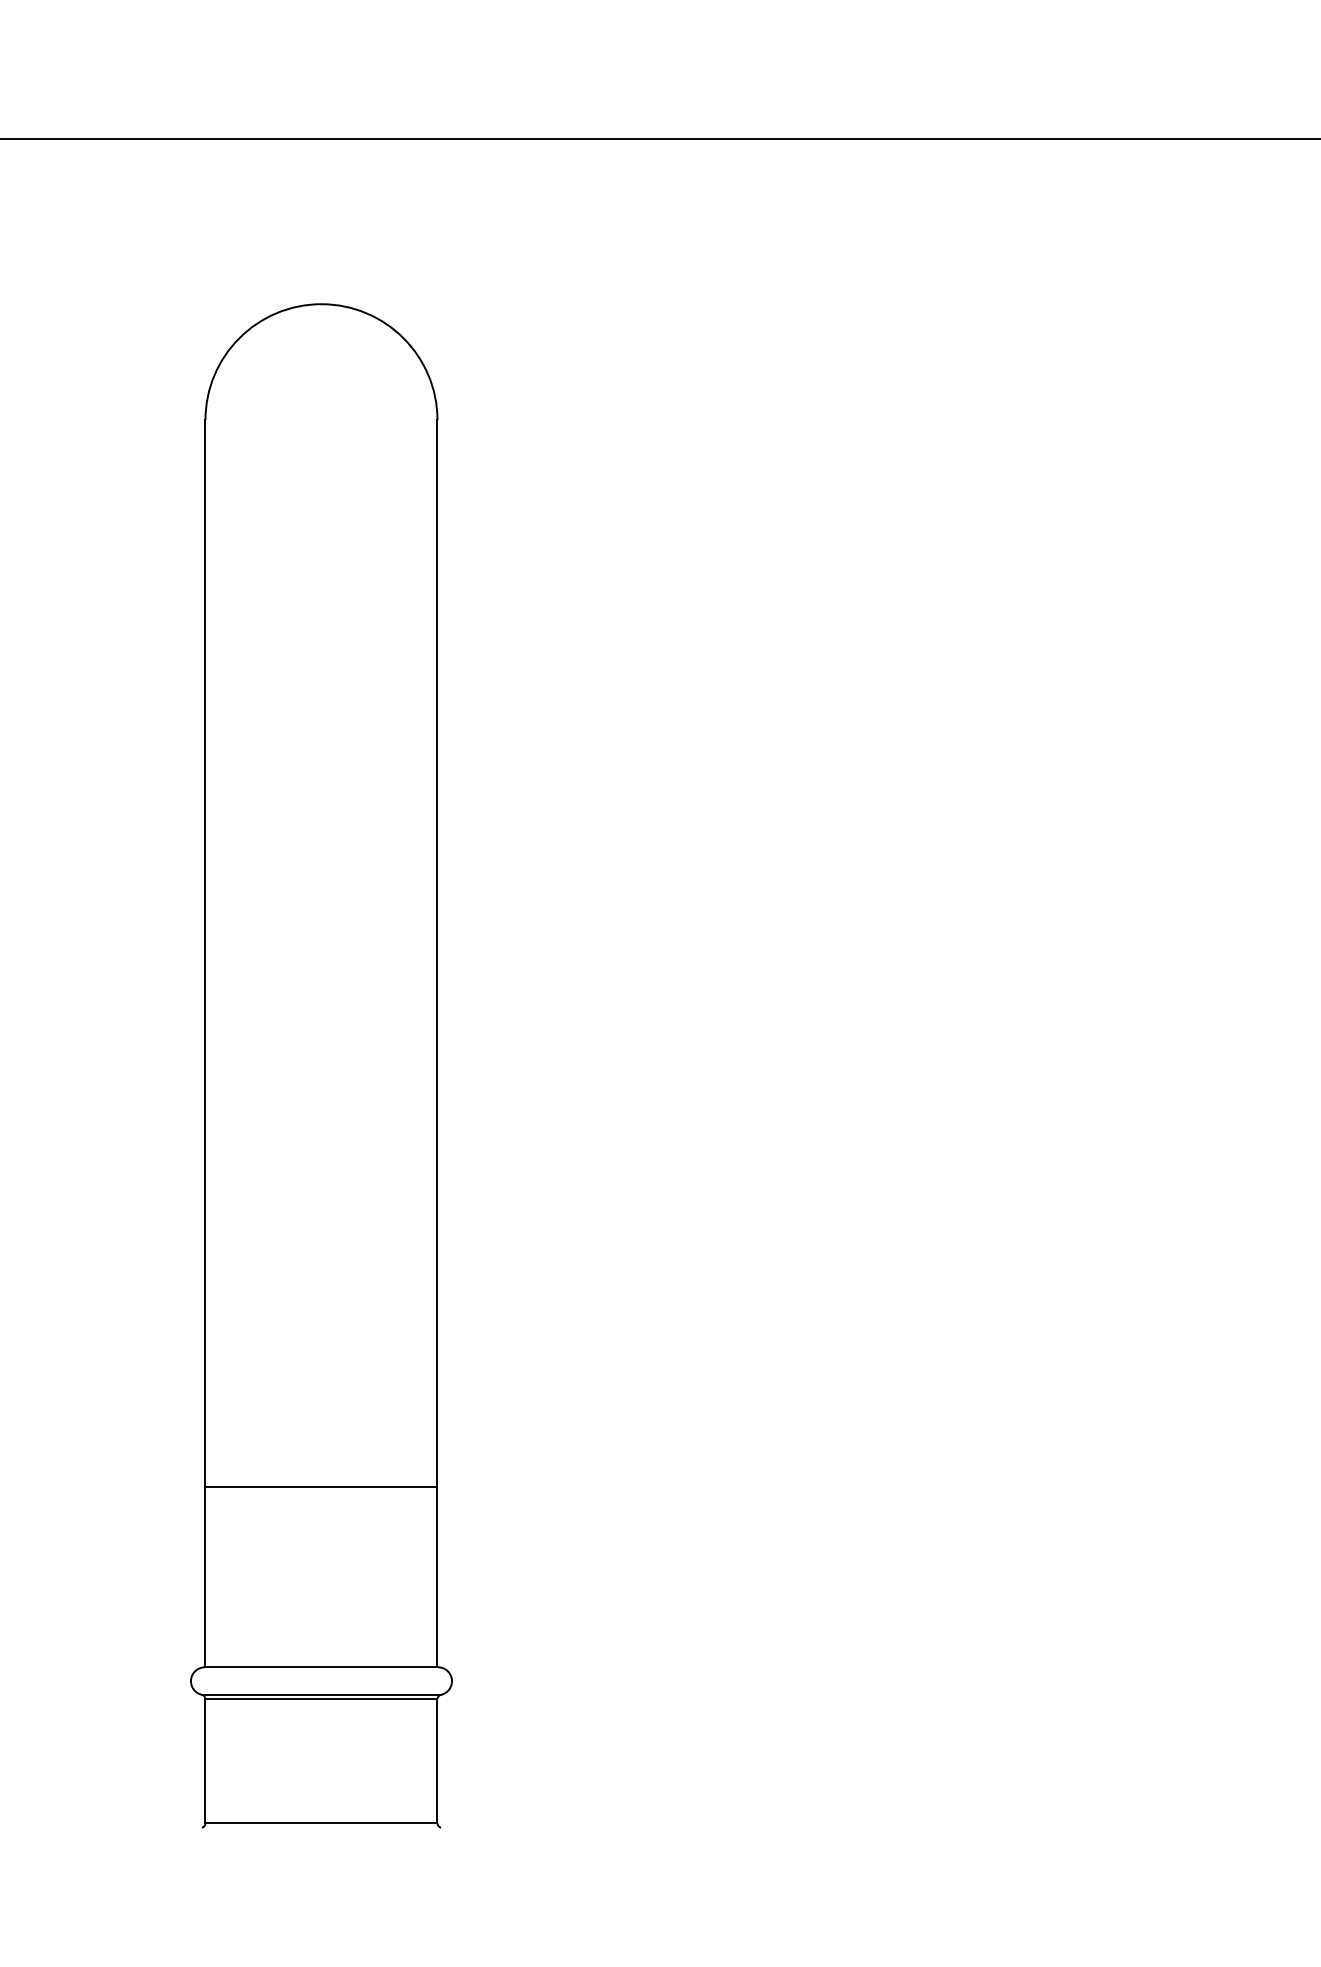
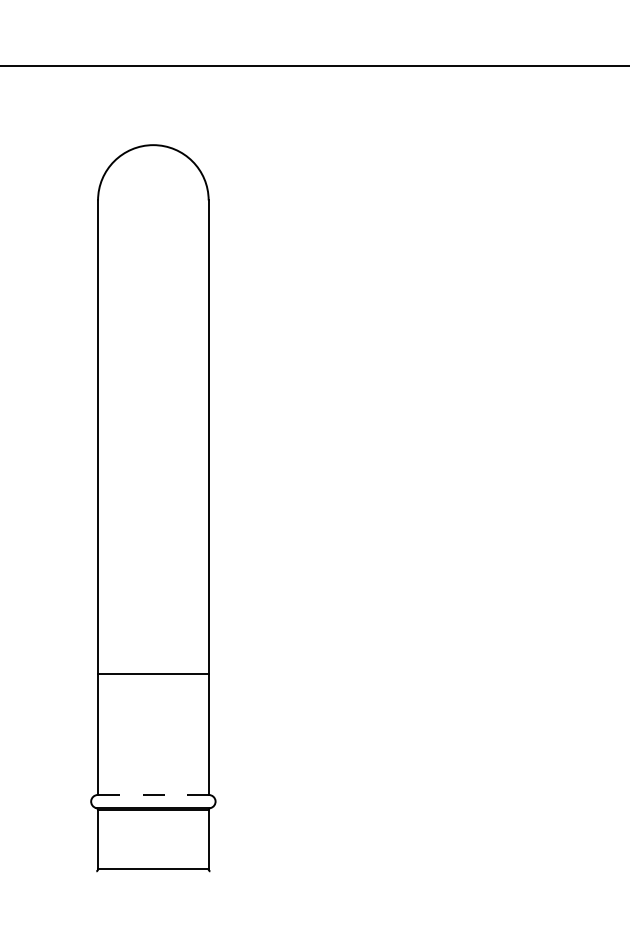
line: (321, 1487) -> (153, 674), moved
line: (321, 1668) -> (153, 795), solid -> dashed

